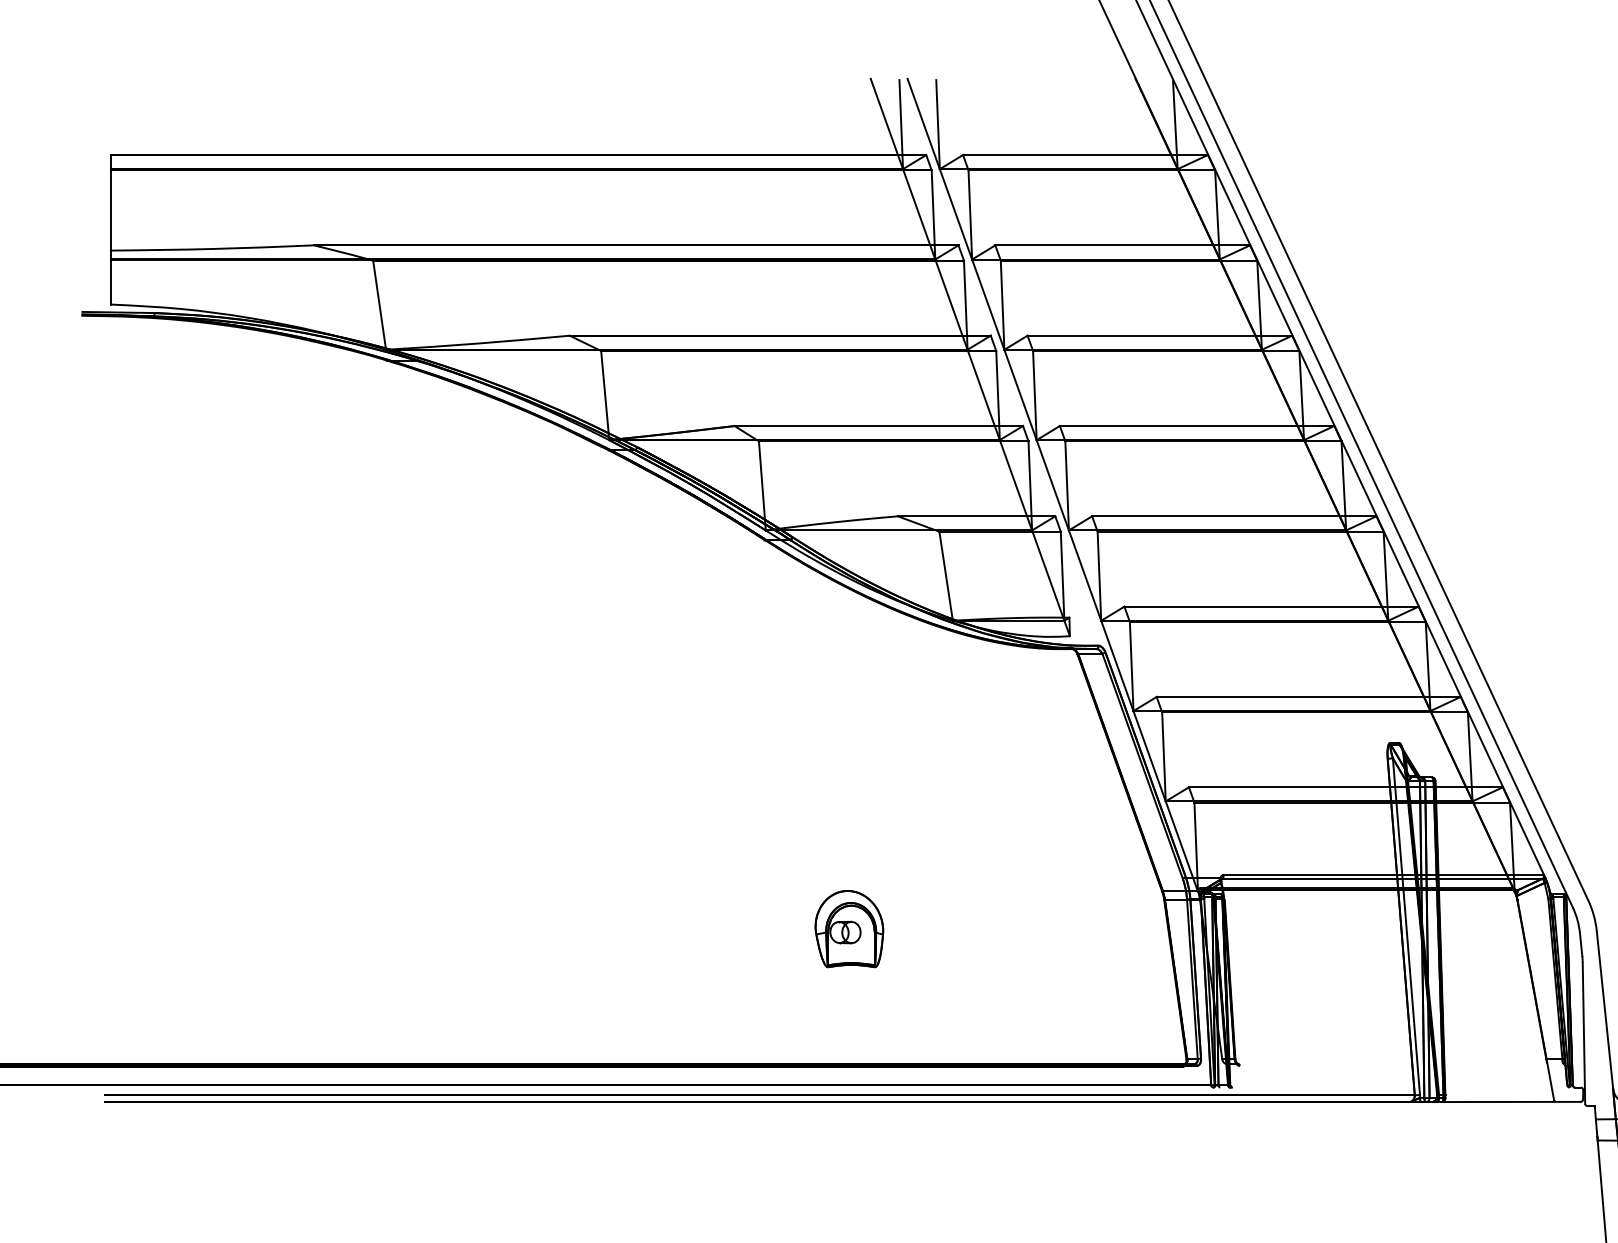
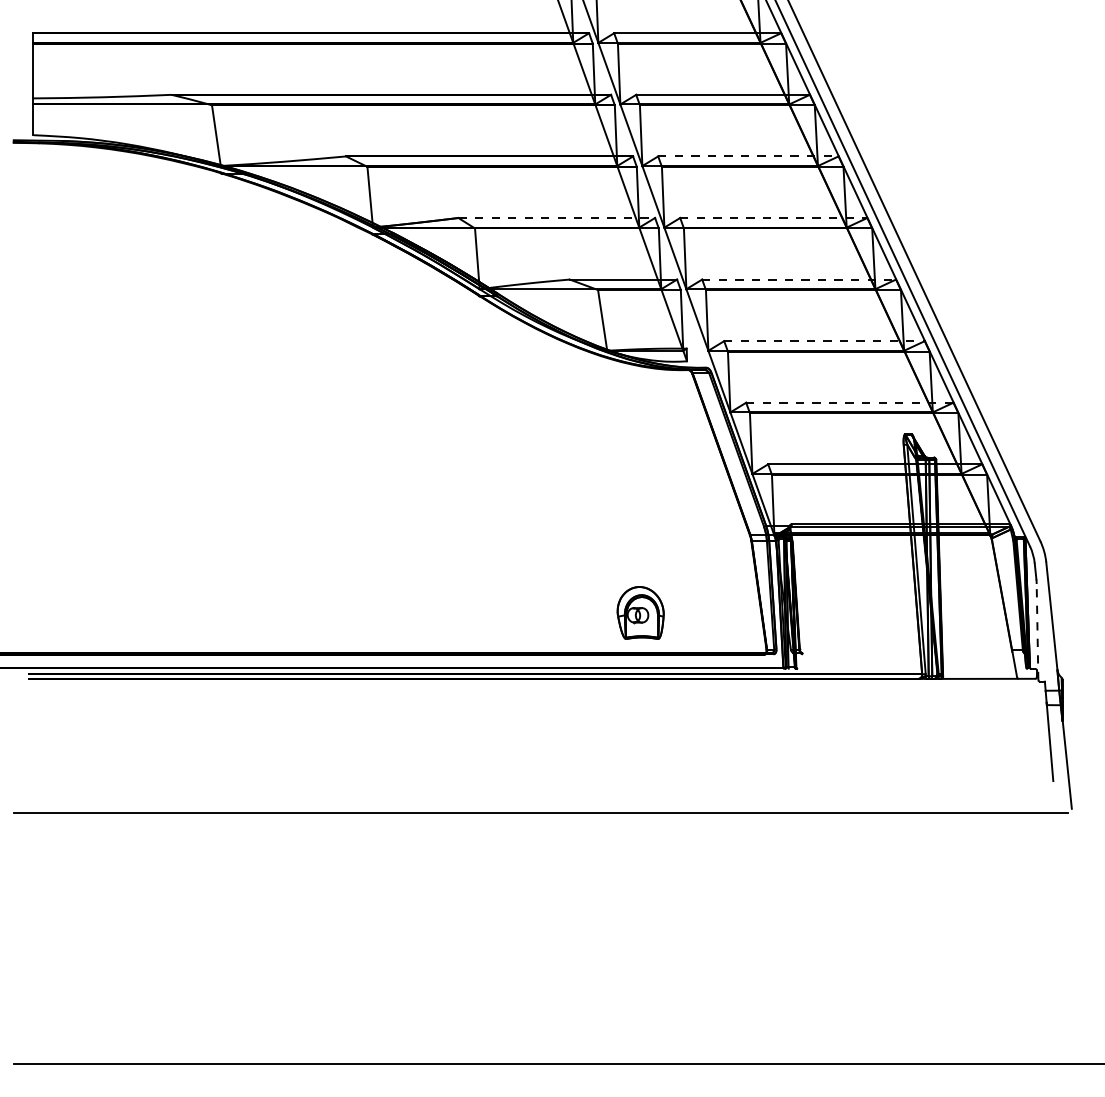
line: (1160, 335) -> (748, 156), solid -> dashed
line: (879, 426) -> (557, 218), solid -> dashed
line: (1196, 426) -> (773, 218), solid -> dashed
line: (1234, 516) -> (799, 279), solid -> dashed
line: (1271, 607) -> (824, 341), solid -> dashed
line: (1308, 696) -> (849, 402), solid -> dashed
part: (849, 928) -> (640, 612), moved
line: (1583, 1032) -> (1037, 631), solid -> dashed

